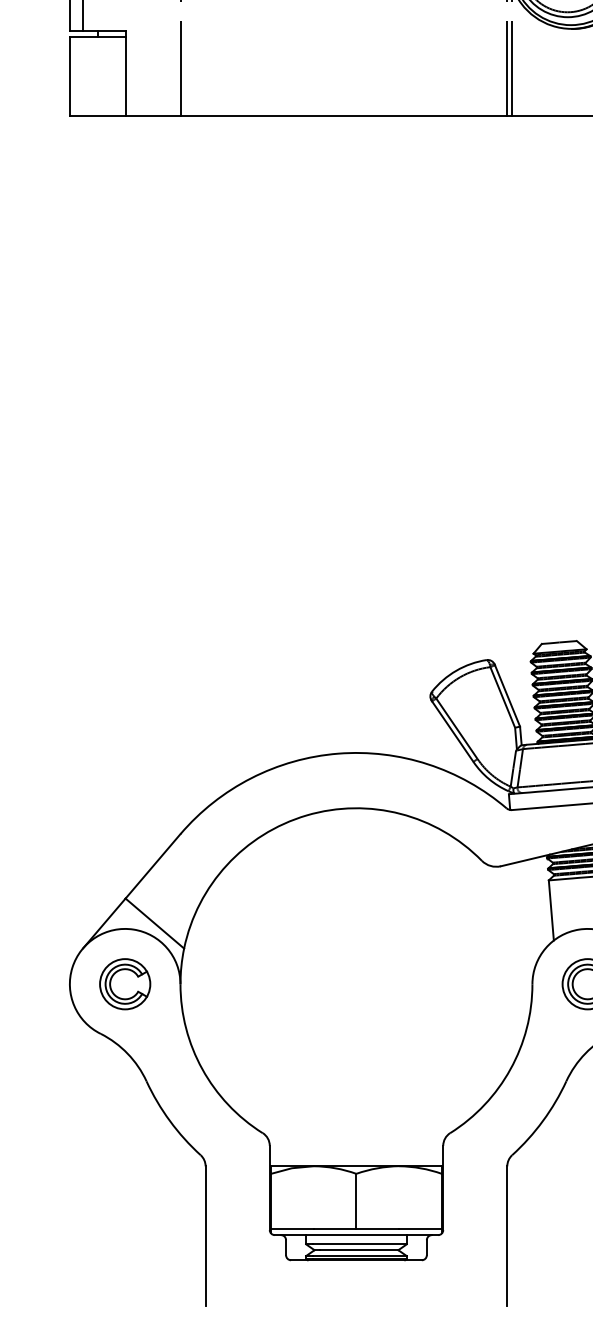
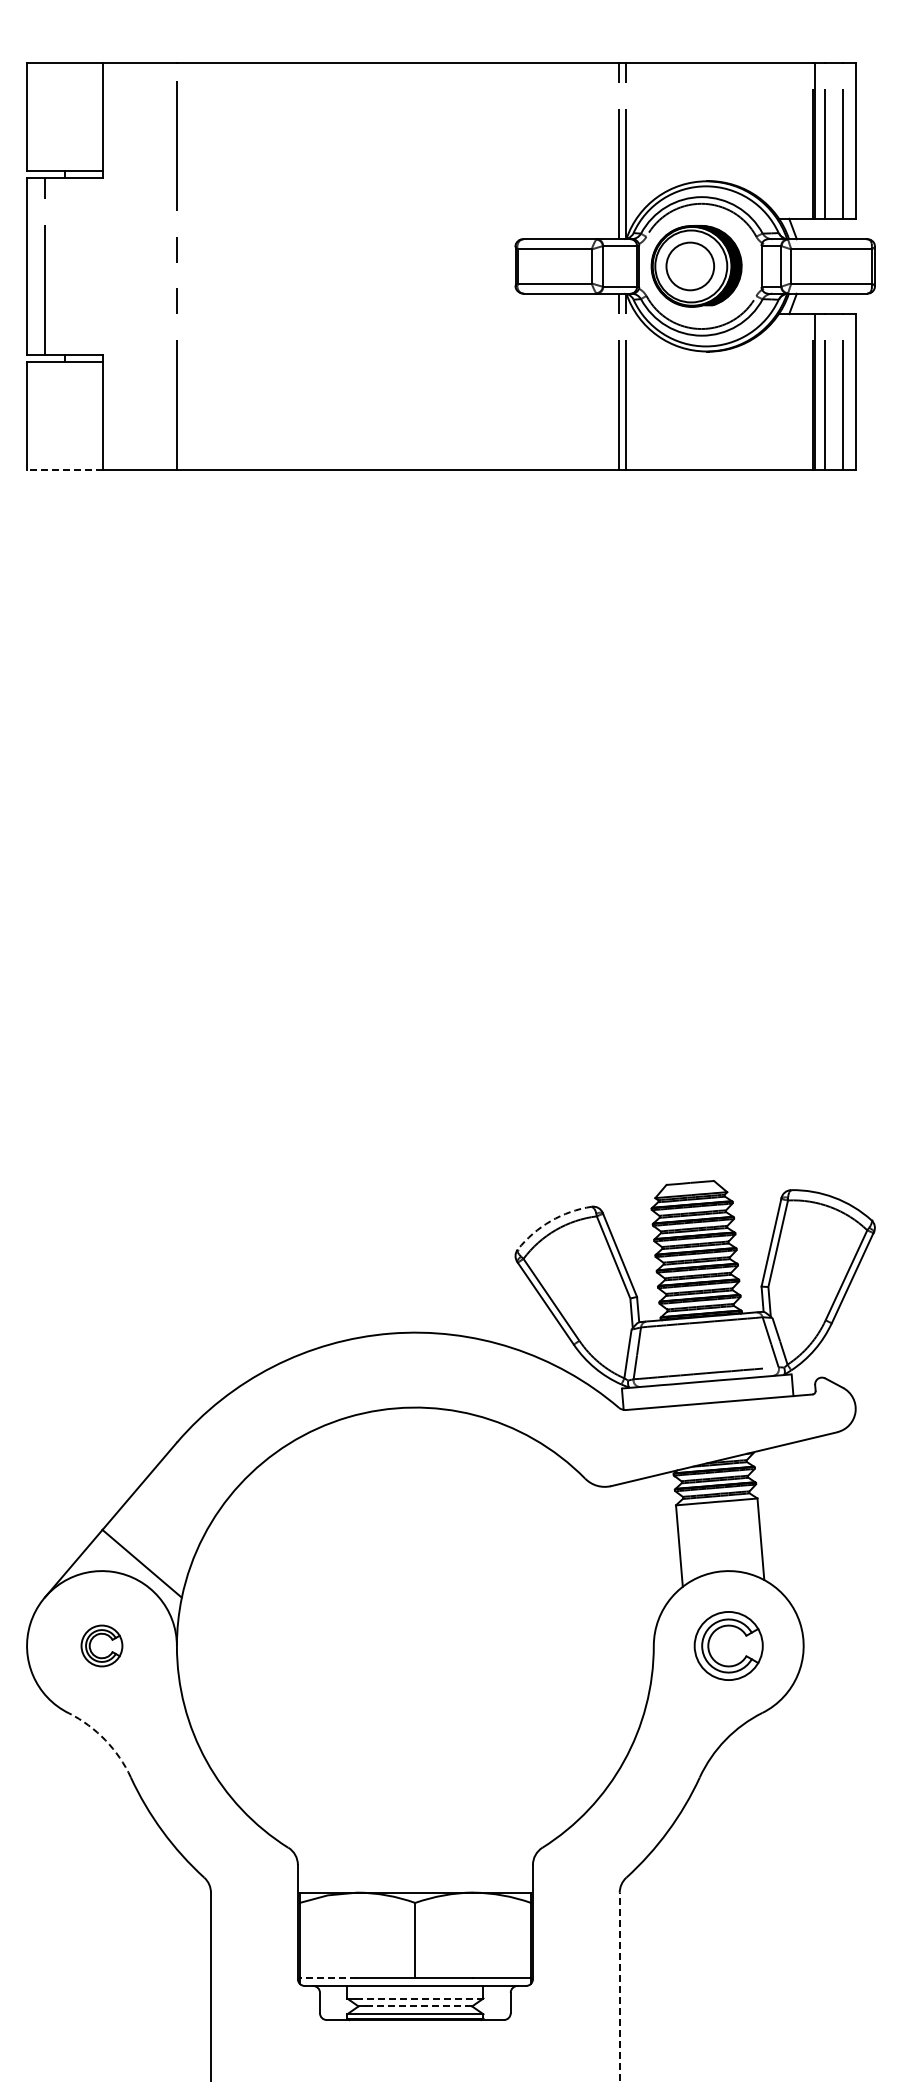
line: (97, 116) -> (64, 470), solid -> dashed
arc: (456, 670) -> (550, 1221), solid -> dashed
part: (124, 983) -> (101, 1645), size x0.6
arc: (127, 1053) -> (105, 1740), solid -> dashed
line: (292, 1228) -> (328, 1977), solid -> dashed
line: (507, 1235) -> (619, 1986), solid -> dashed
line: (359, 1244) -> (419, 1998), solid -> dashed
line: (359, 1250) -> (419, 2006), solid -> dashed

